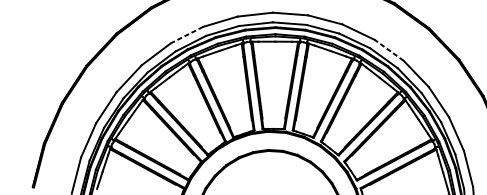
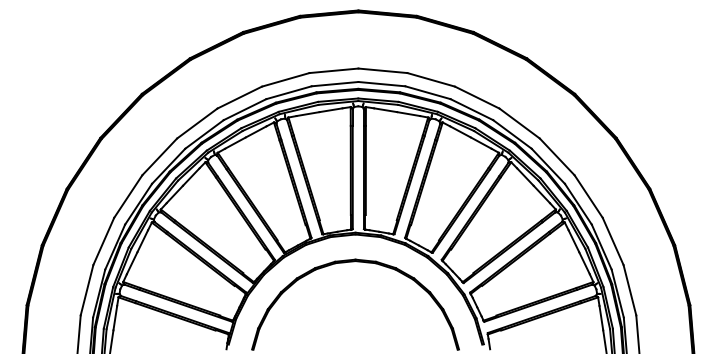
line: (186, 34) -> (196, 123), dashed -> solid
line: (389, 50) -> (477, 97), dashed -> solid

